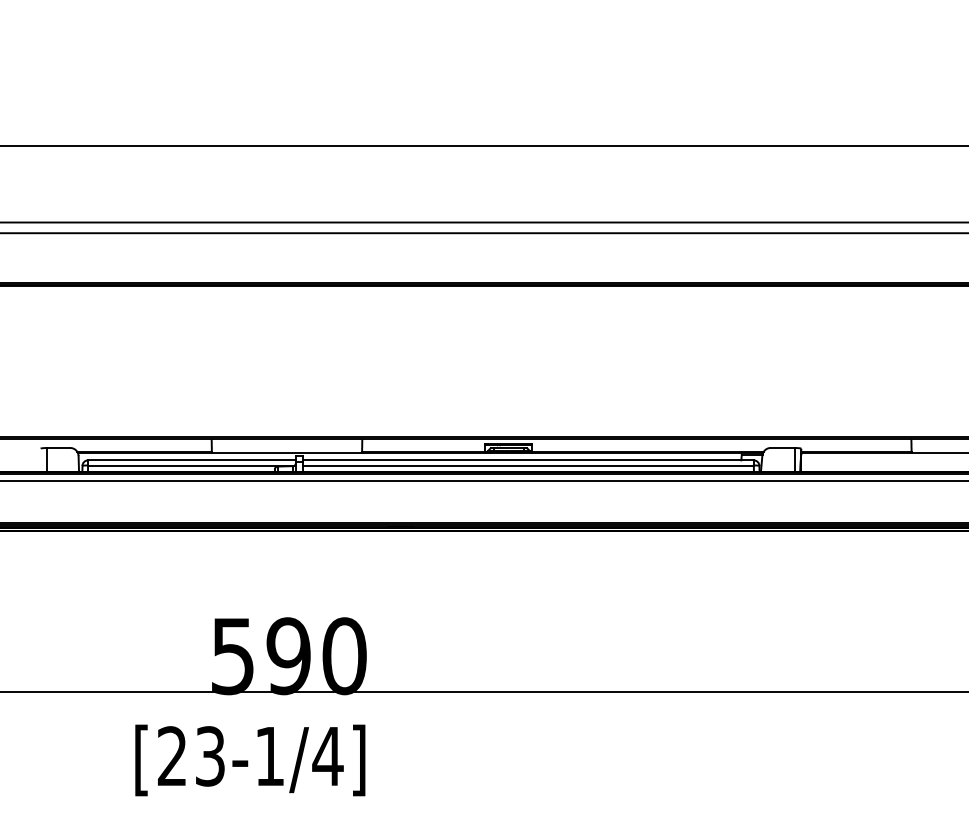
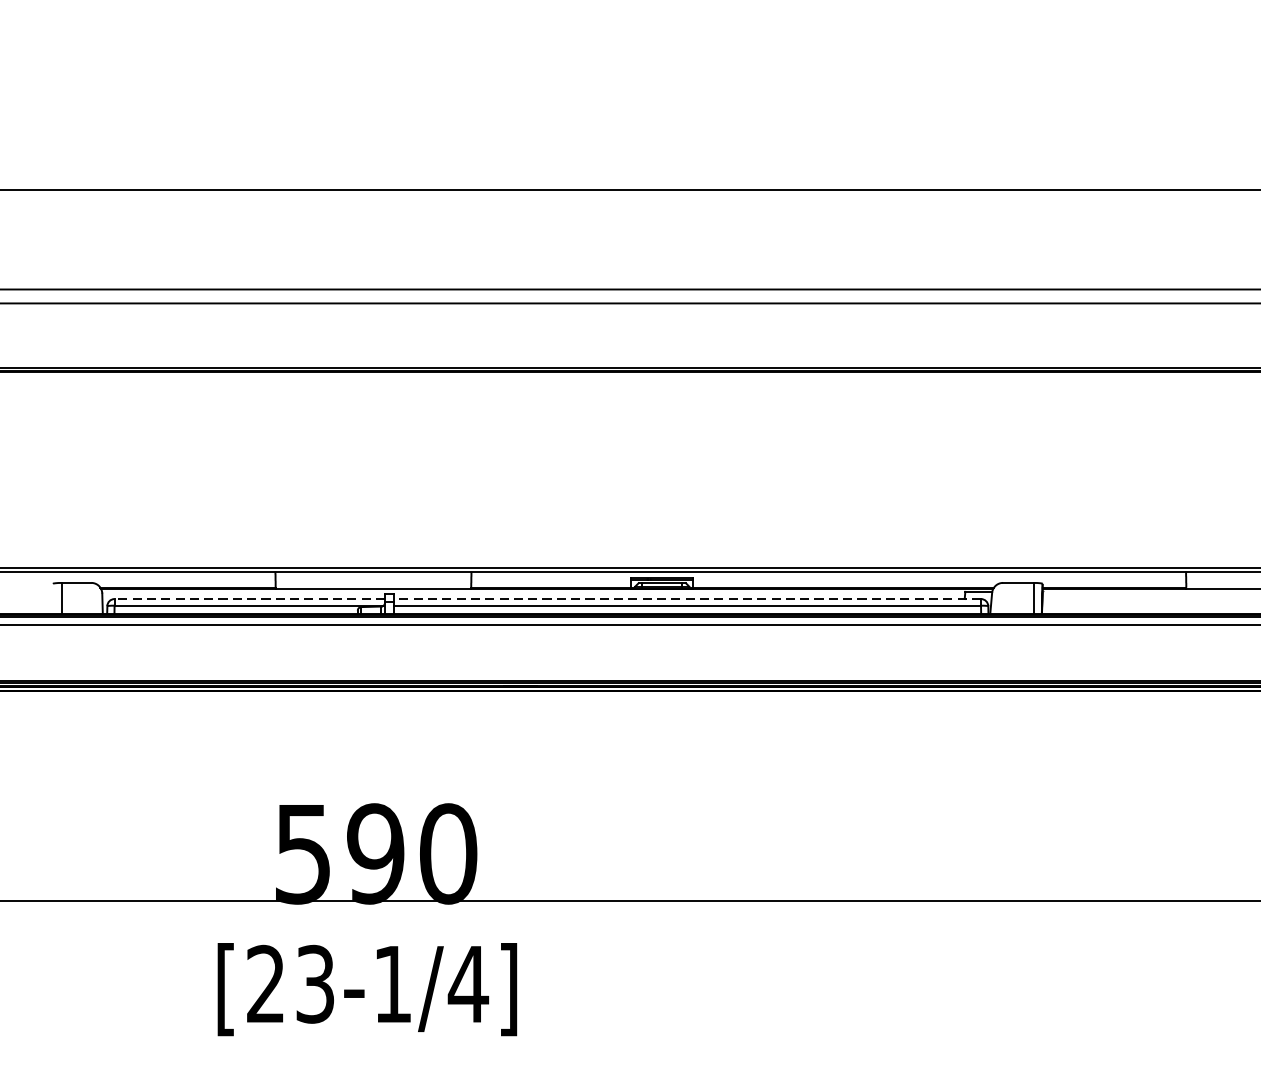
line: (191, 460) -> (249, 599), solid -> dashed
line: (528, 460) -> (687, 599), solid -> dashed
text: (250, 760) -> (367, 989), moved

